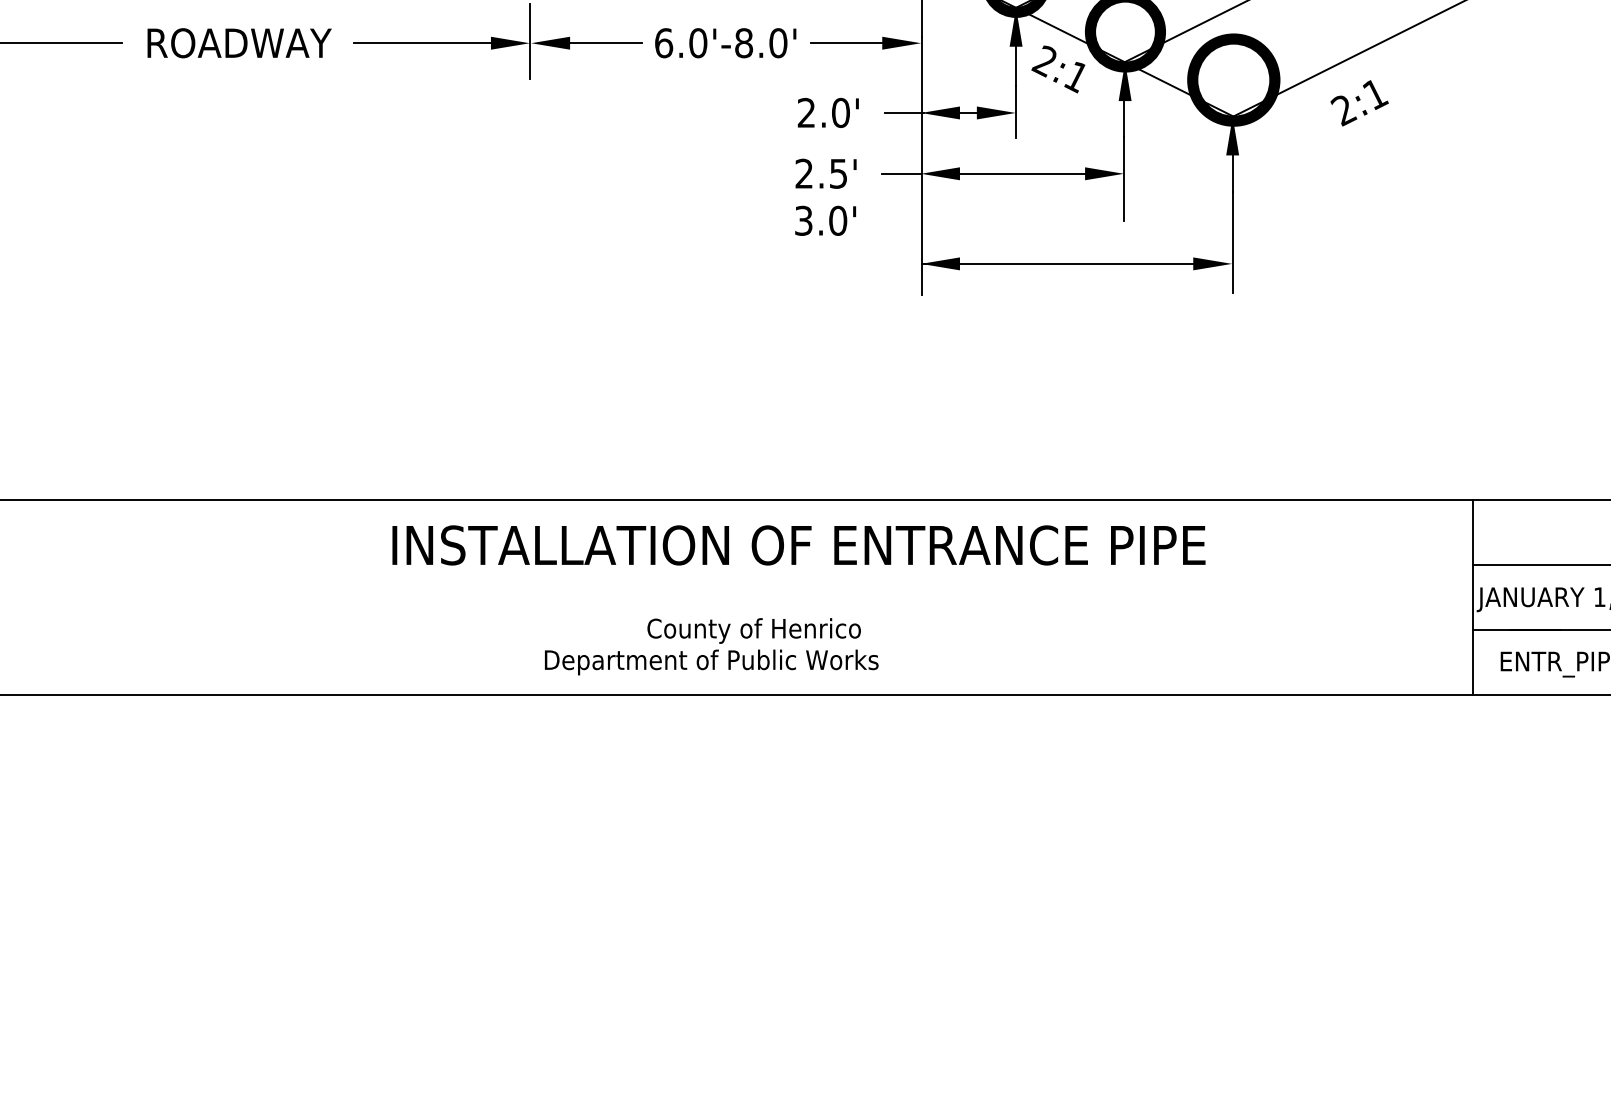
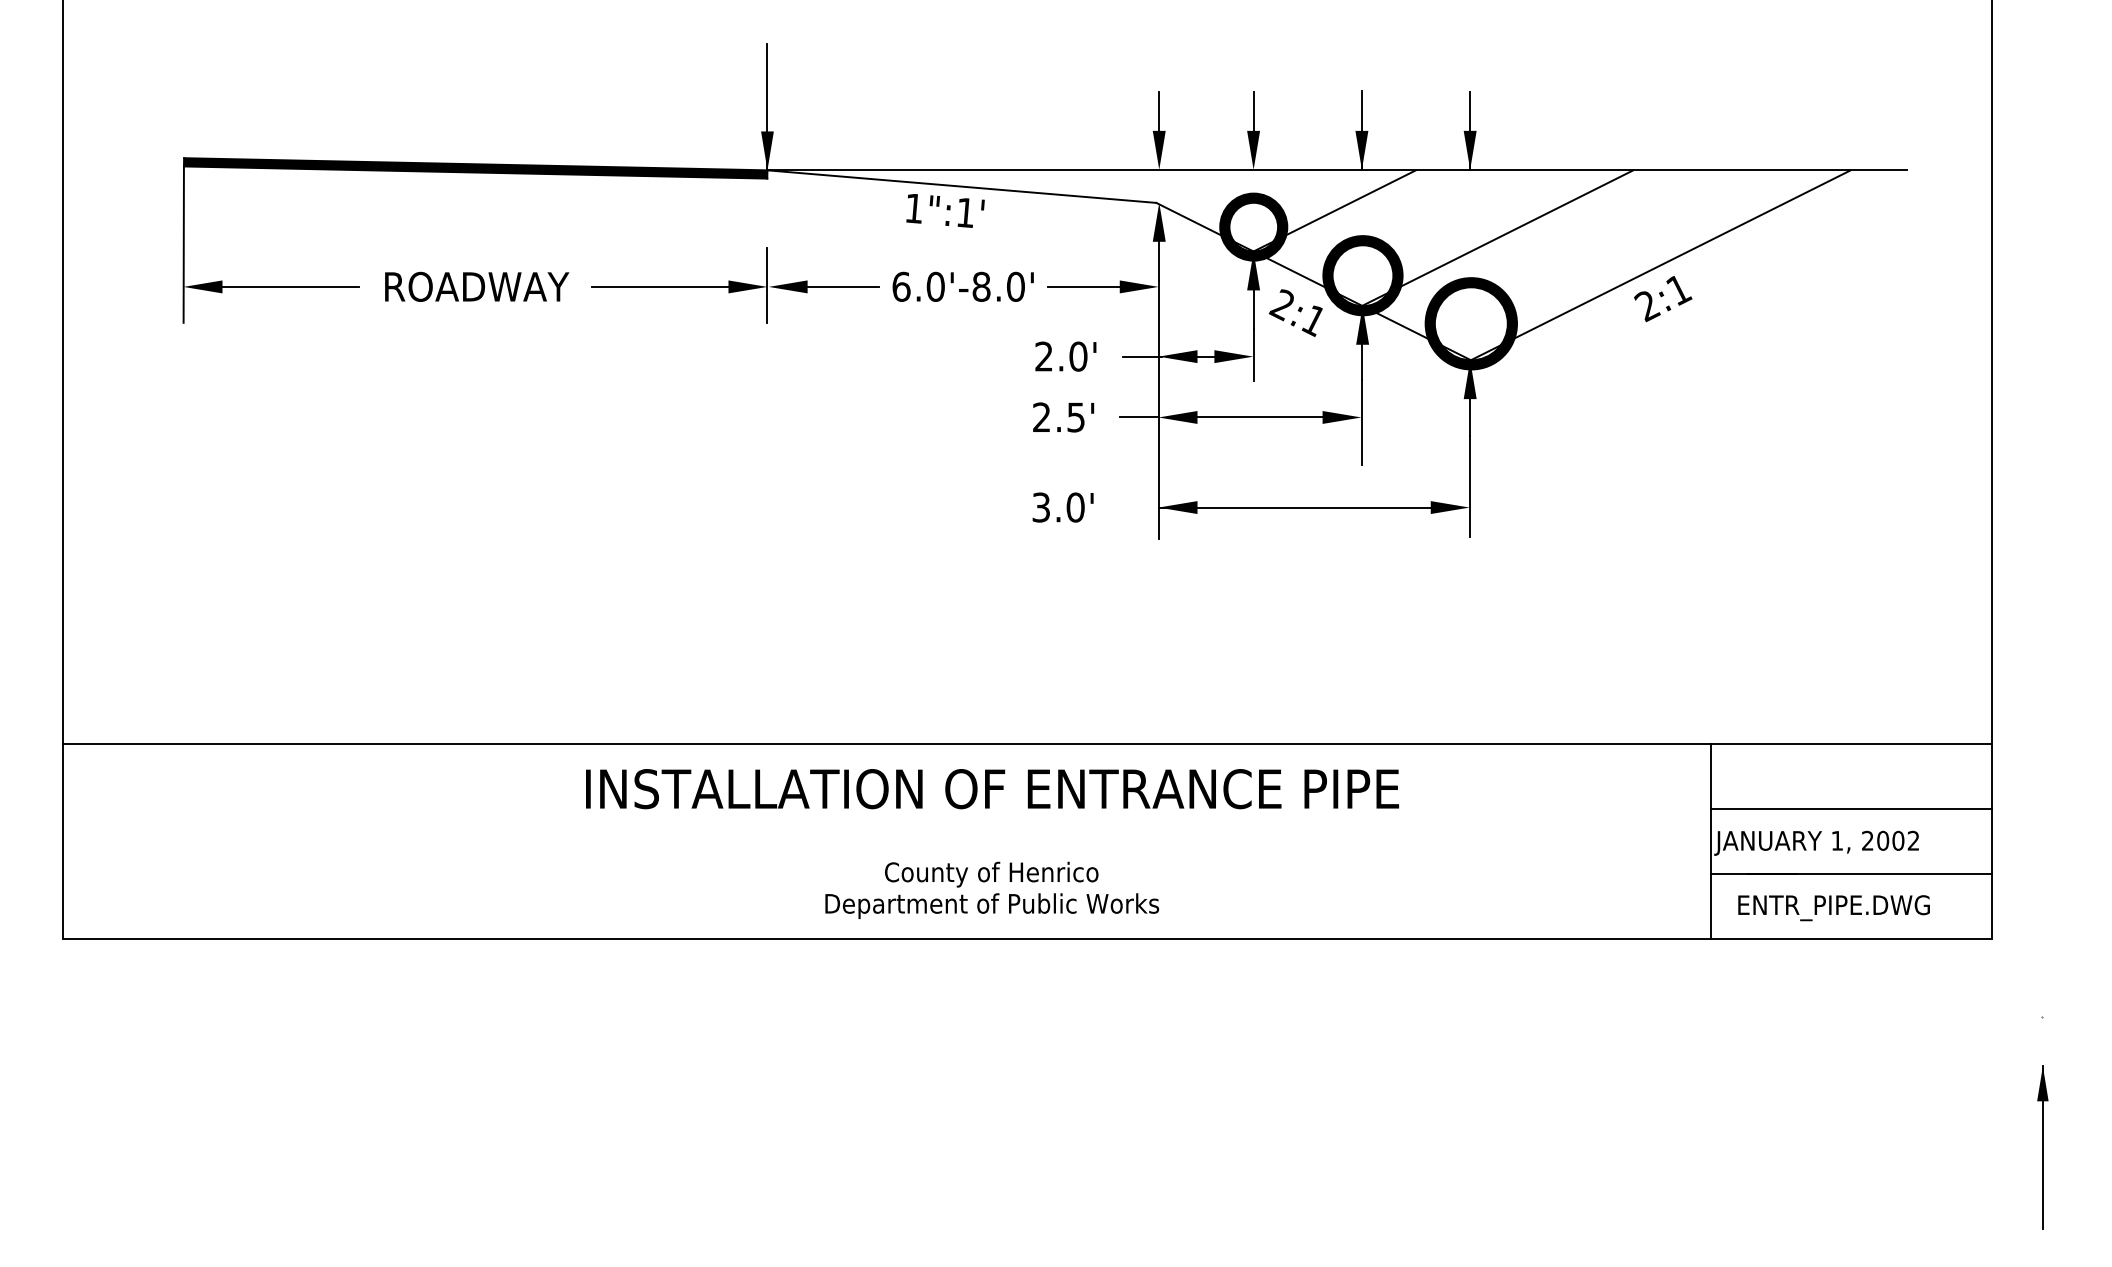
text: (1359, 103) -> (1663, 299), moved
text: (824, 220) -> (1062, 507), moved
text: (798, 545) -> (992, 789), moved
text: (711, 661) -> (992, 905), moved

